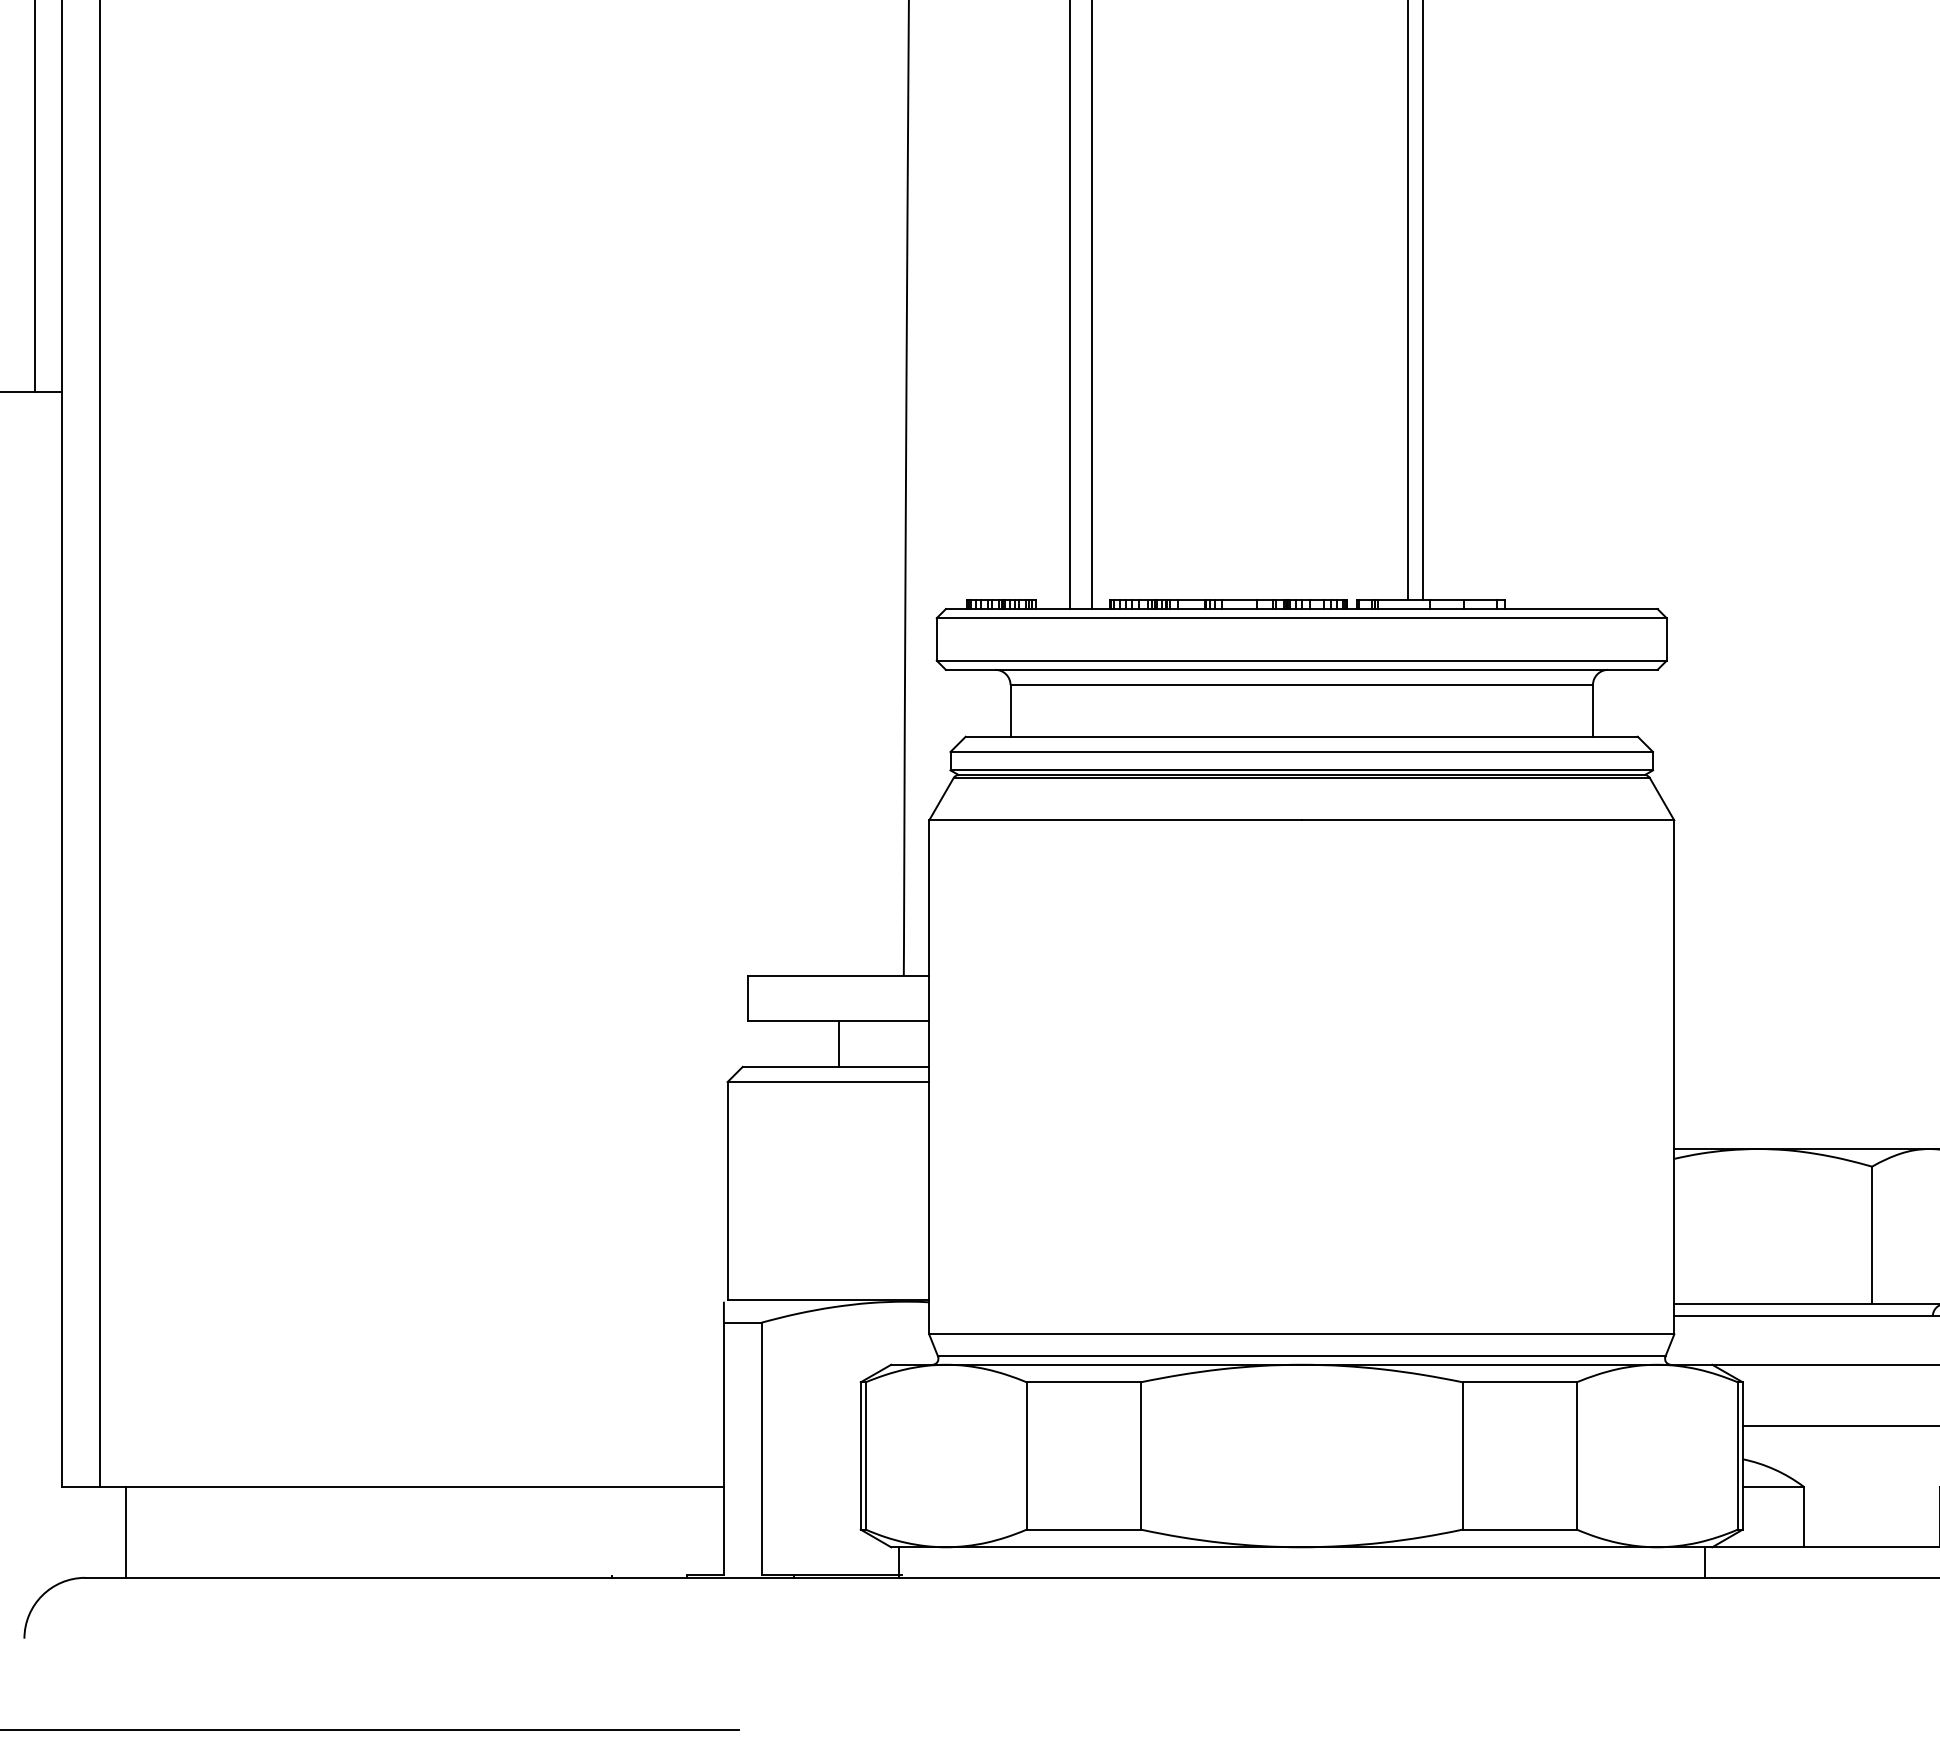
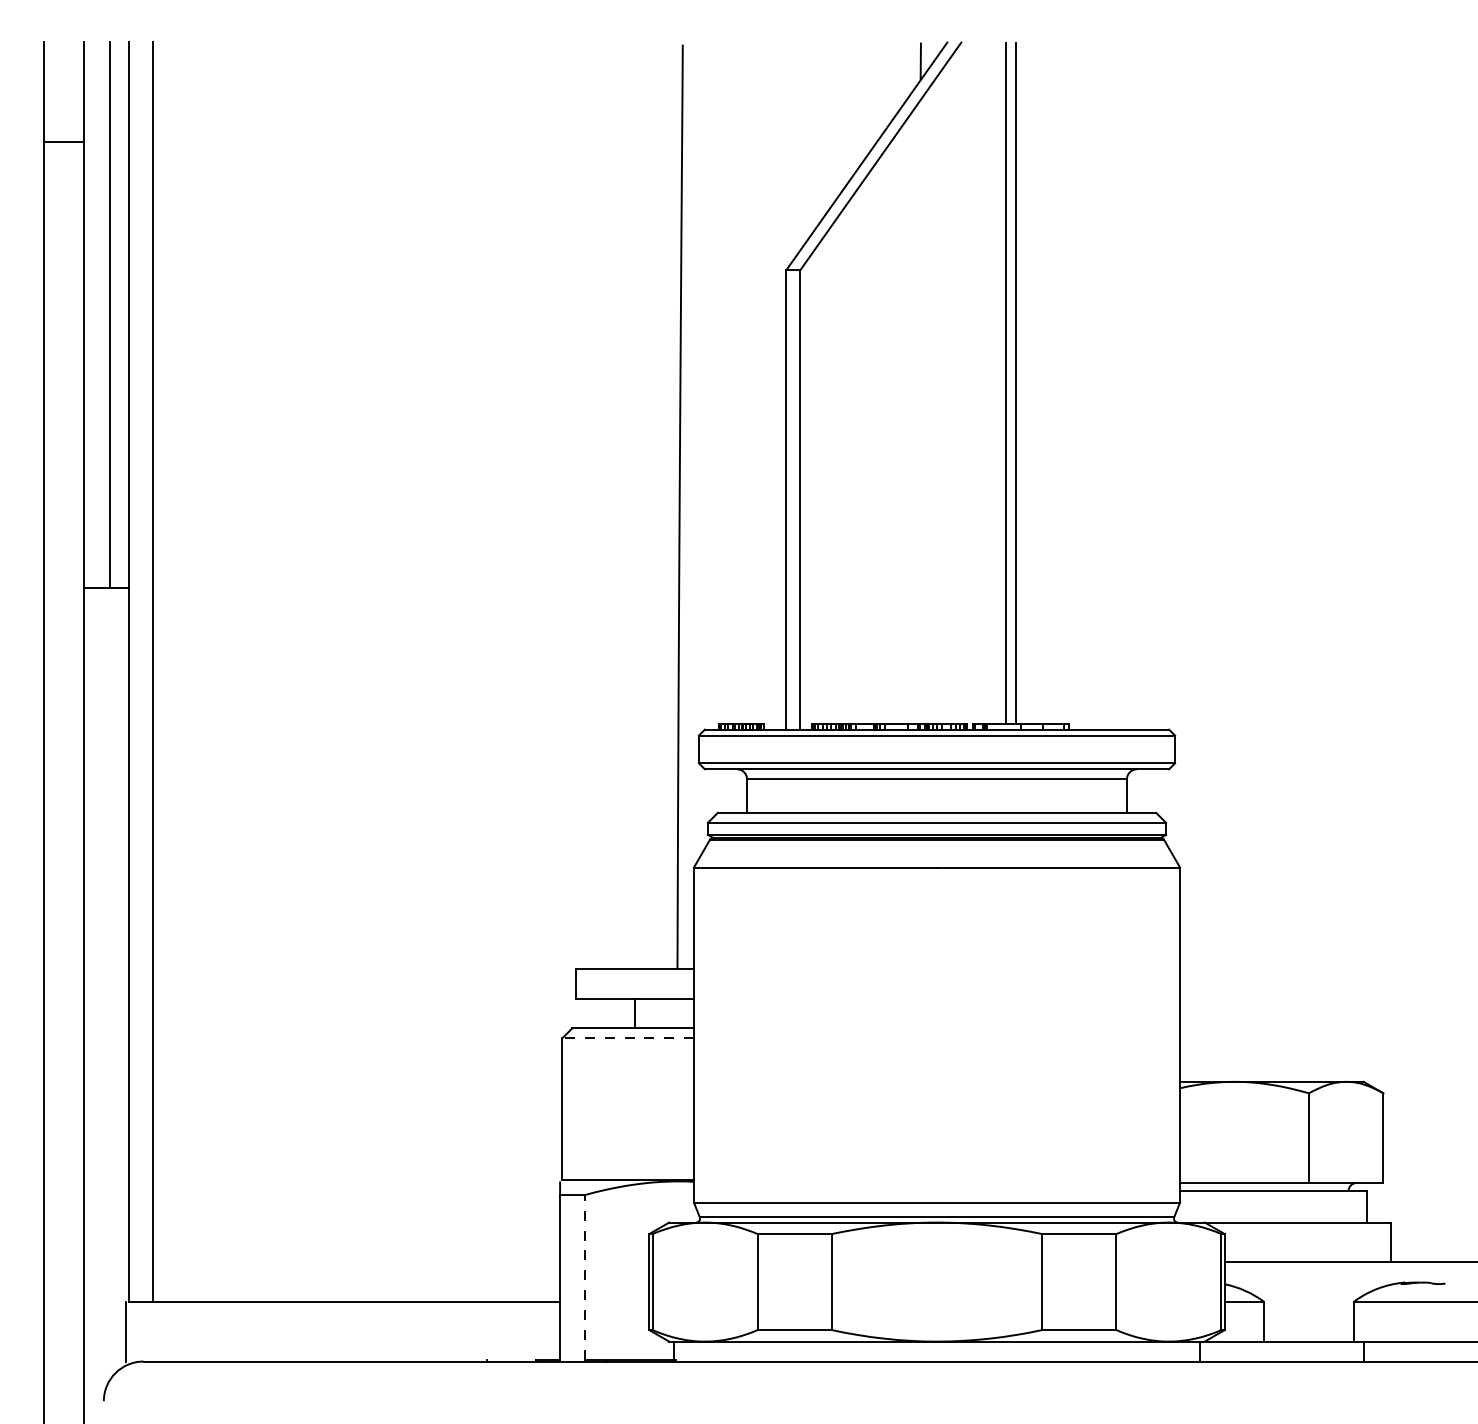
line: (828, 1082) -> (628, 1038), solid -> dashed
line: (761, 1447) -> (584, 1276), solid -> dashed
line: (126, 1531) -> (126, 1331), moved

